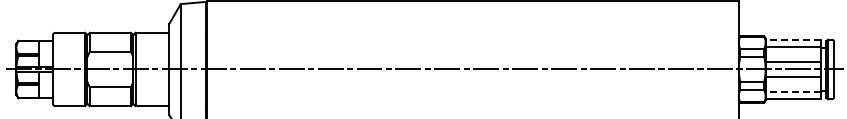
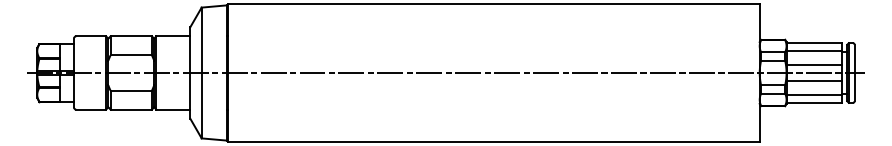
line: (793, 40) -> (814, 43), dashed -> solid
line: (793, 92) -> (814, 95), dashed -> solid

